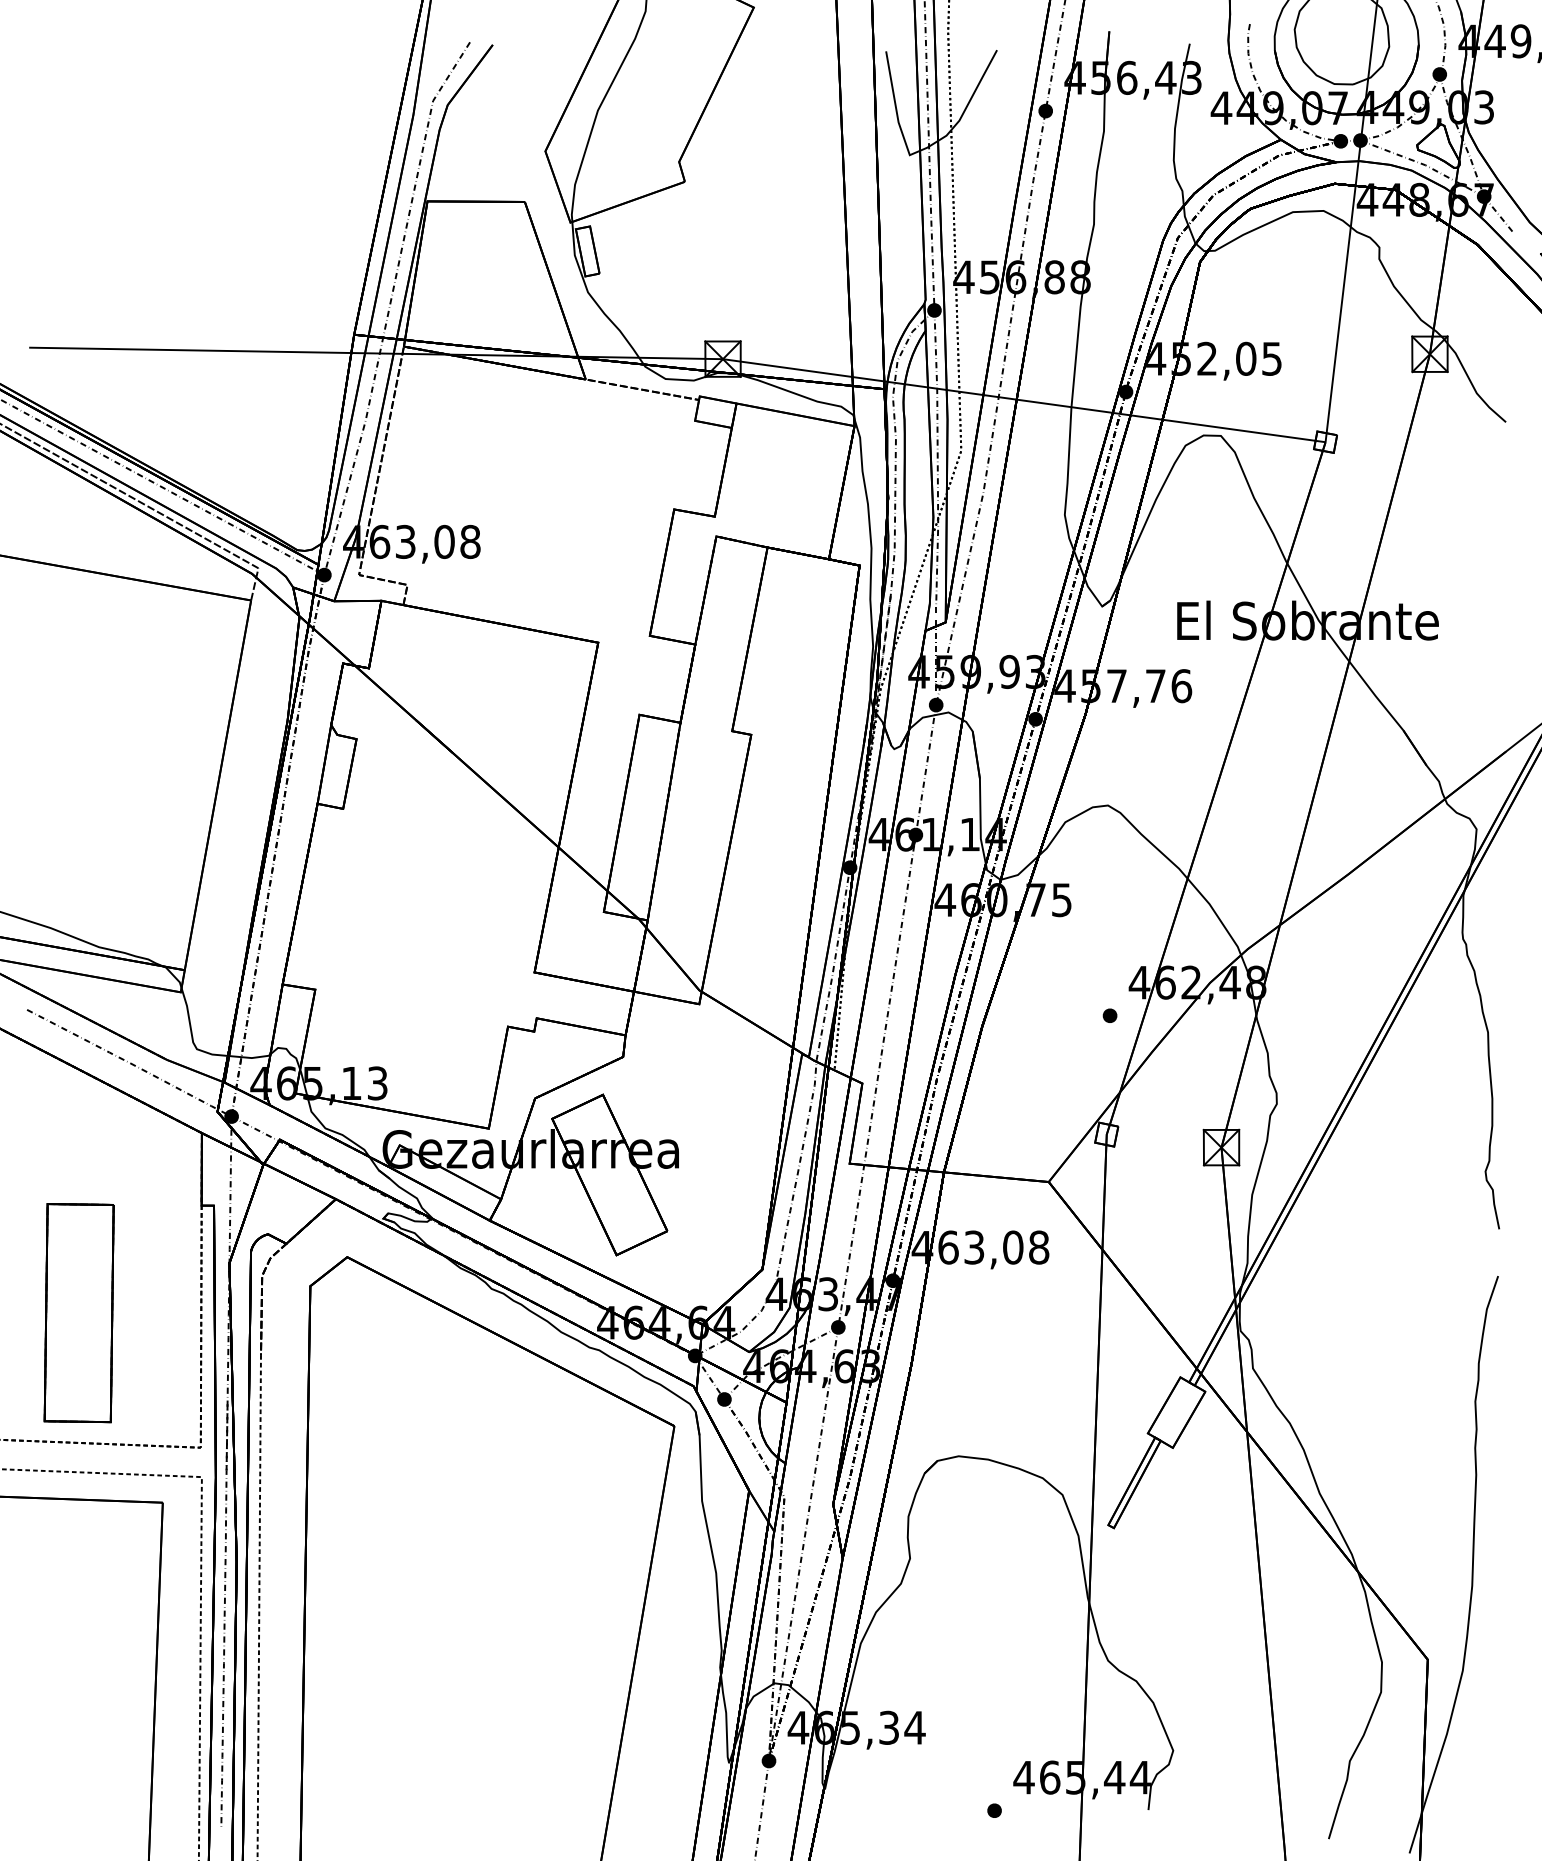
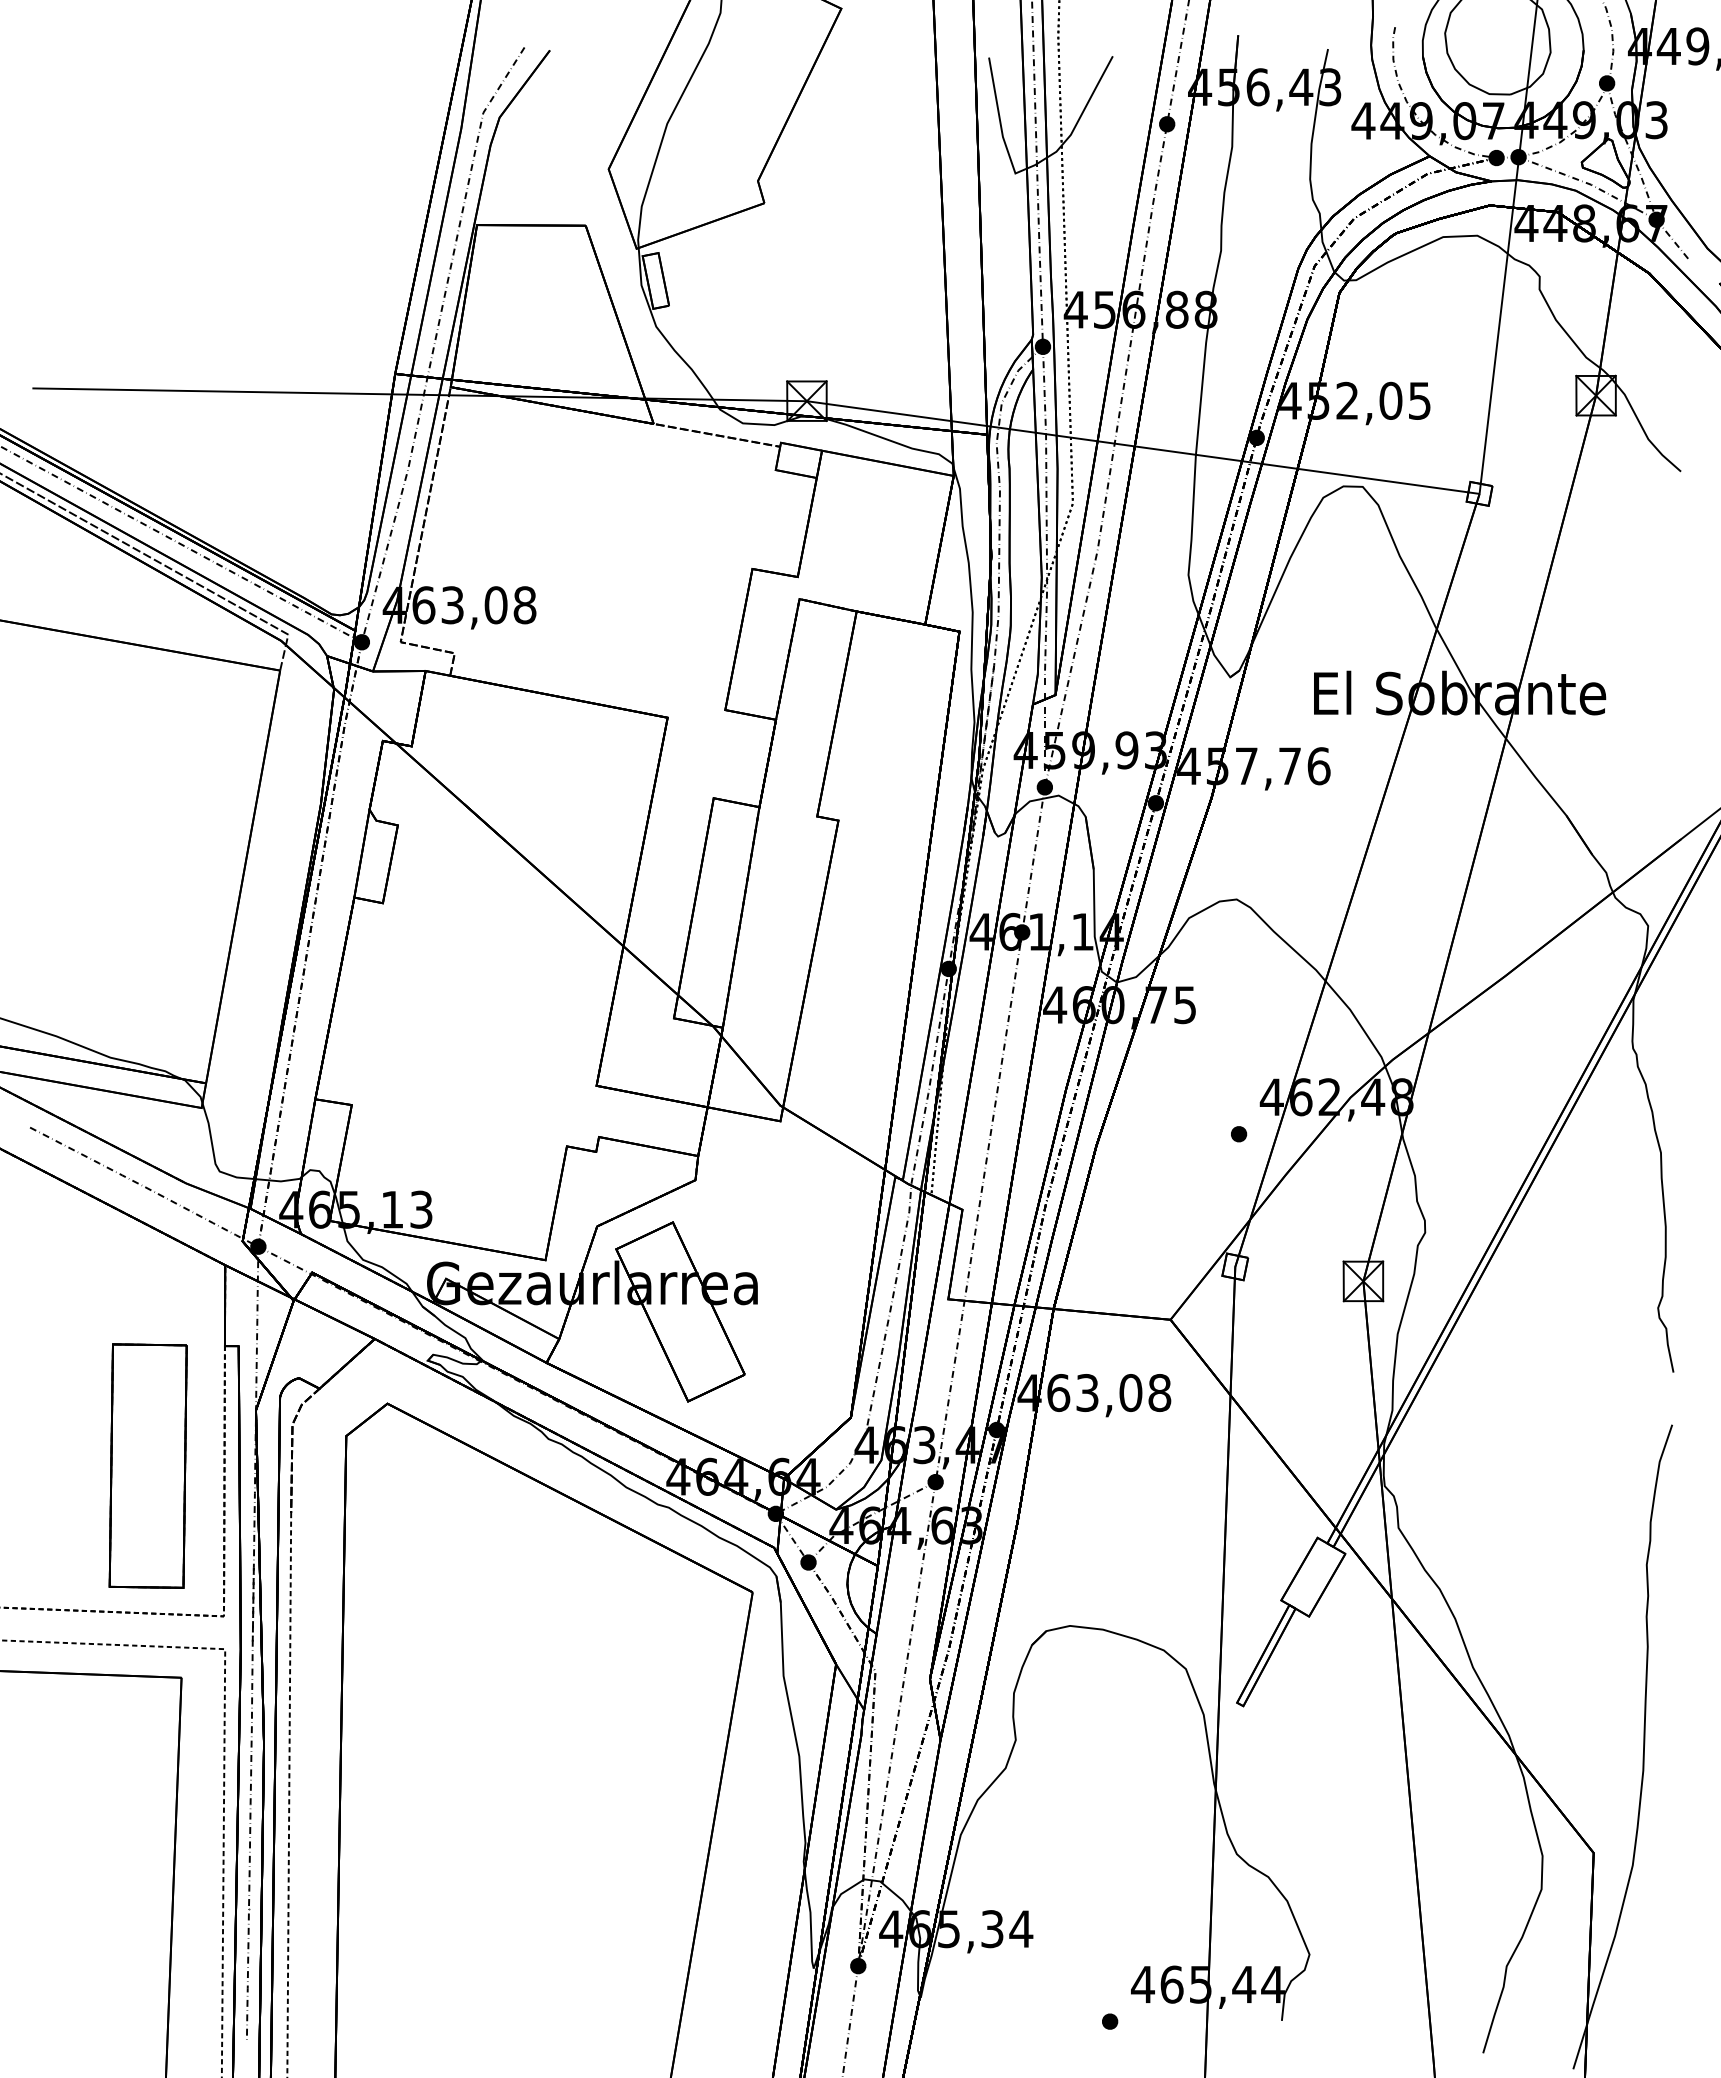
part: (78, 1312) -> (147, 1465), moved

